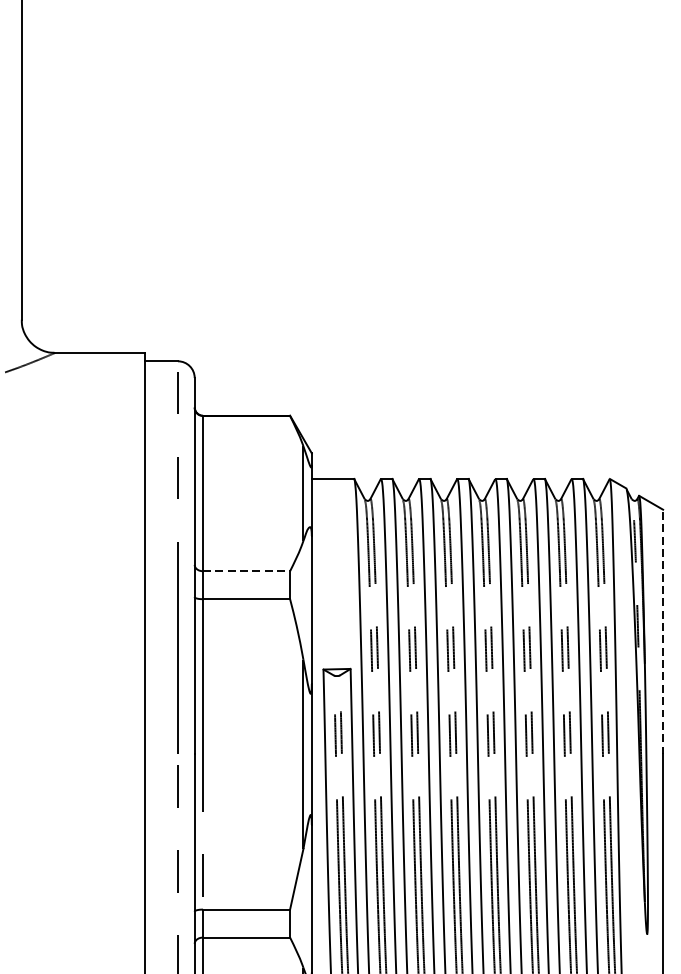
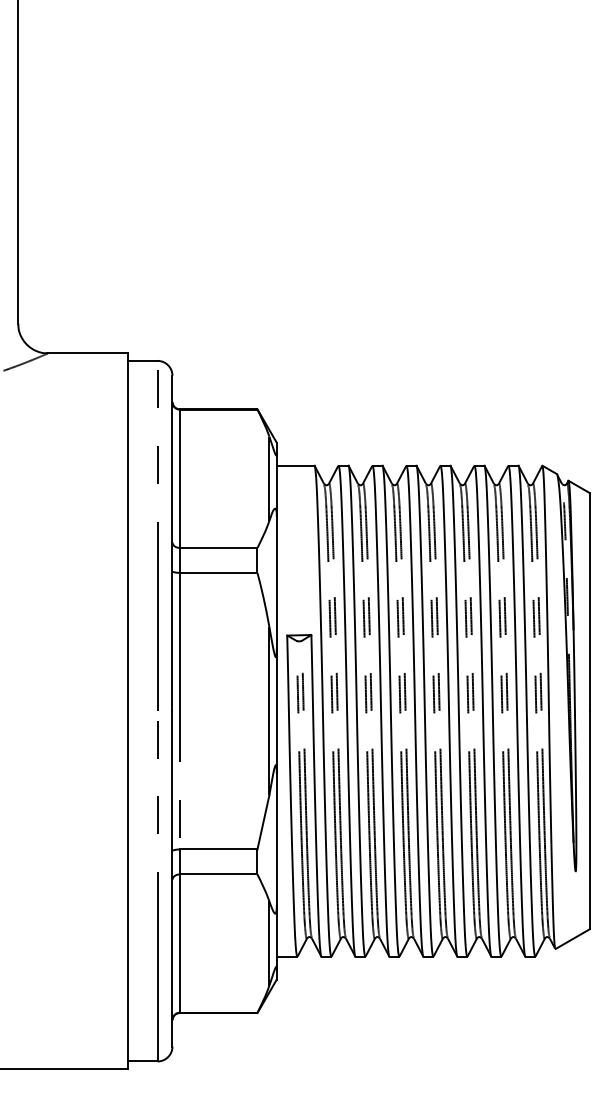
line: (246, 570) -> (218, 547), dashed -> solid
line: (662, 631) -> (589, 601), dashed -> solid

